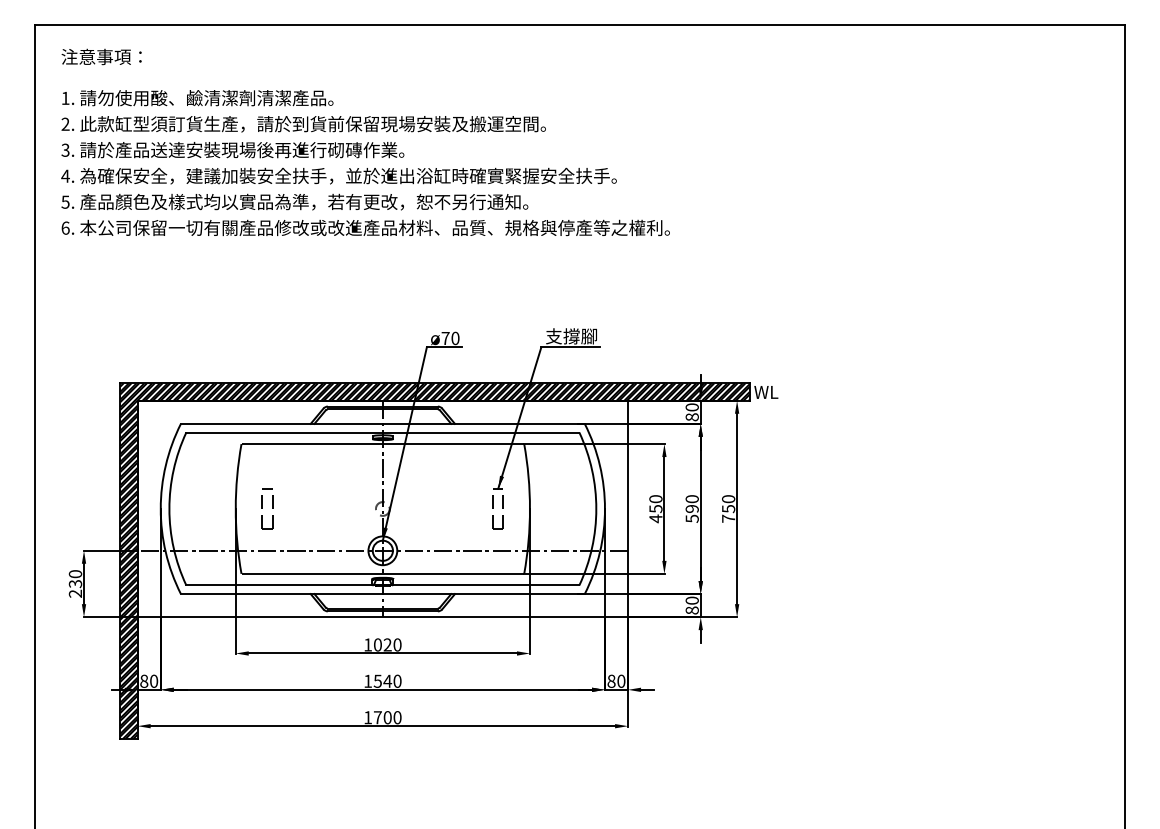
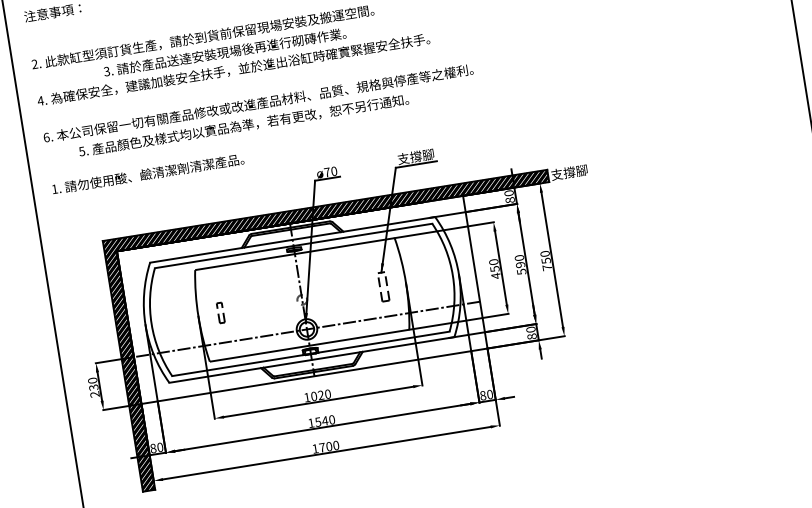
text: (197, 98) -> (147, 174), moved
text: (232, 150) -> (224, 52), moved
text: (294, 201) -> (243, 125), moved
text: (779, 392) -> (569, 172), WL -> 支撐腳
part: (267, 508) -> (220, 312), size x0.7

